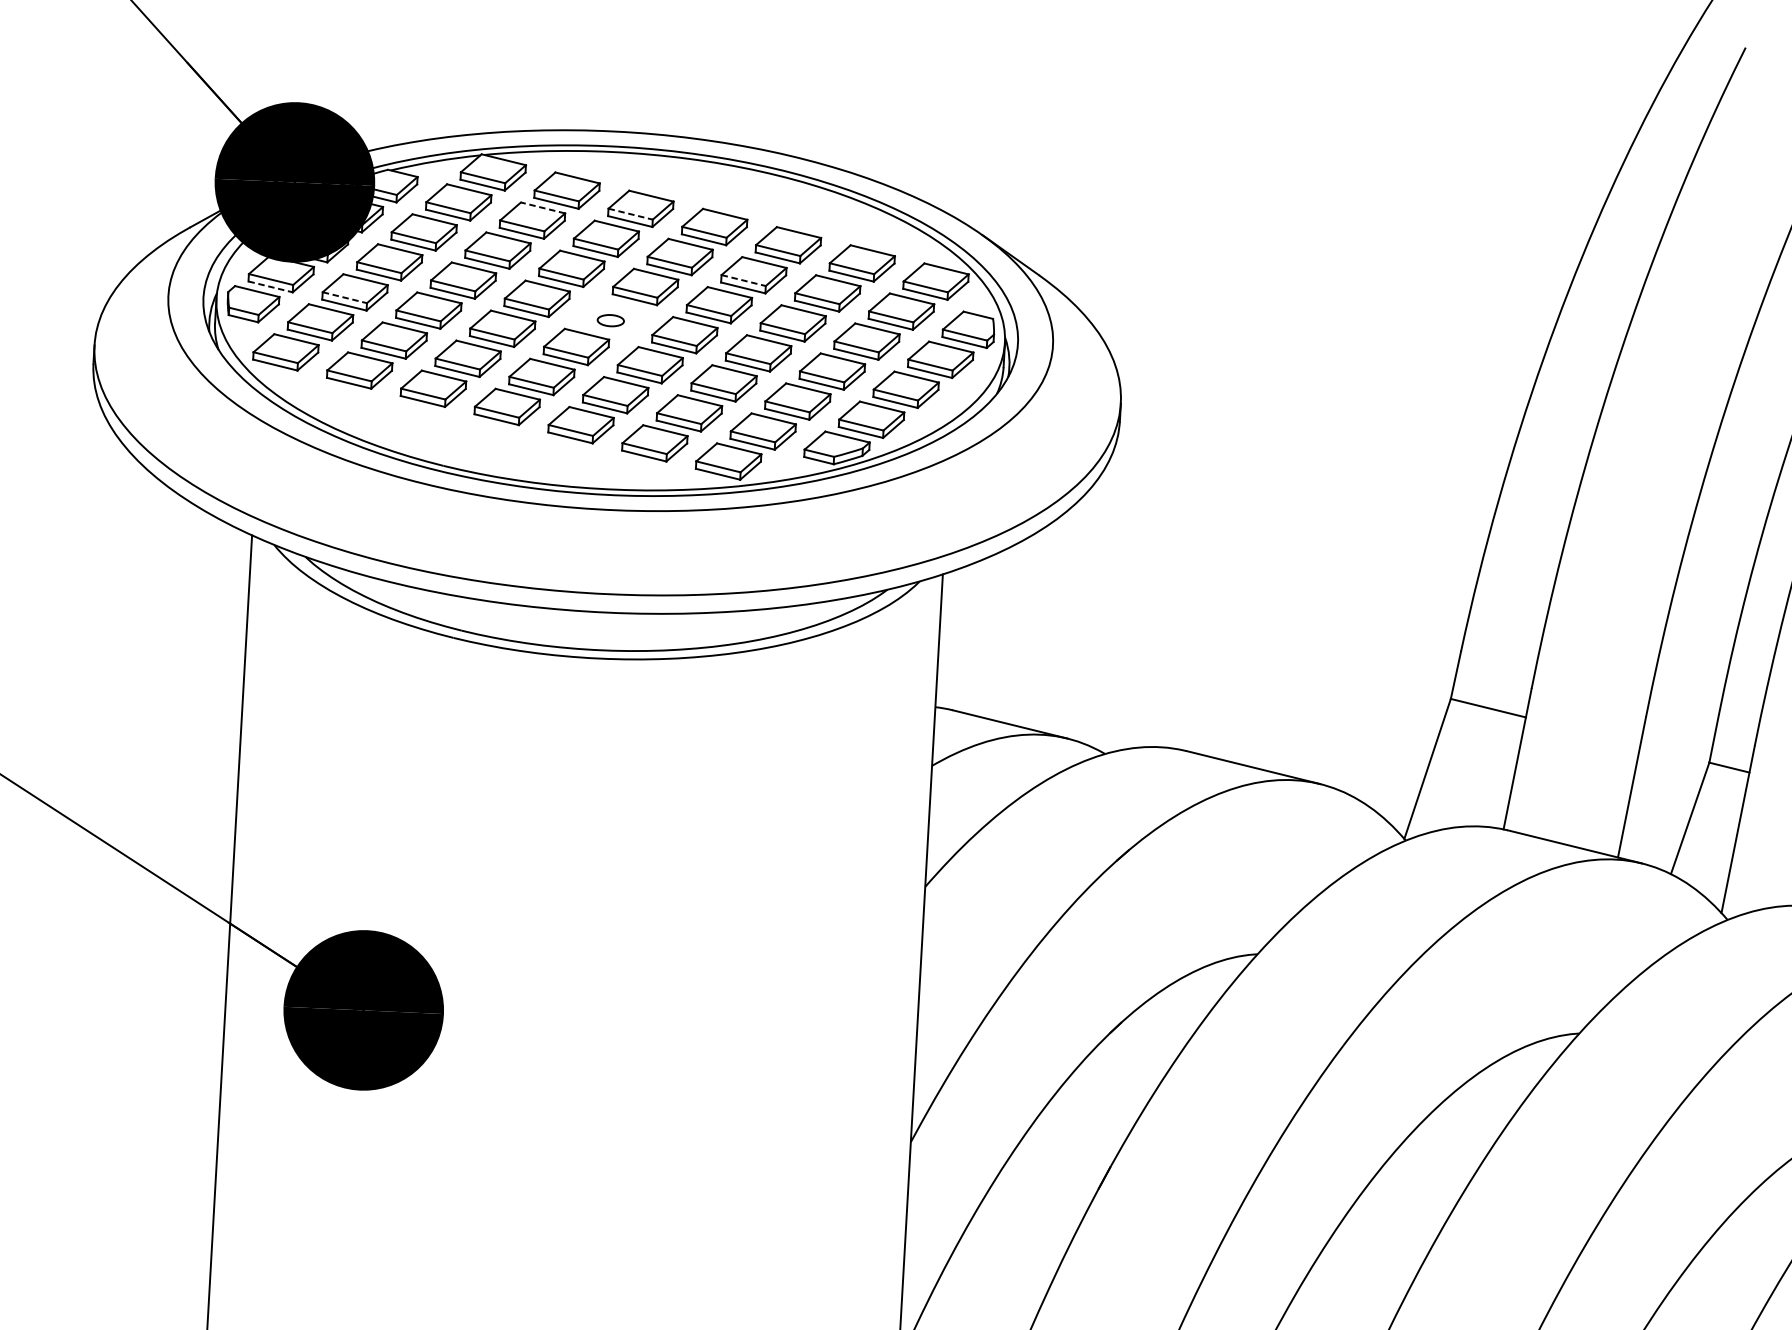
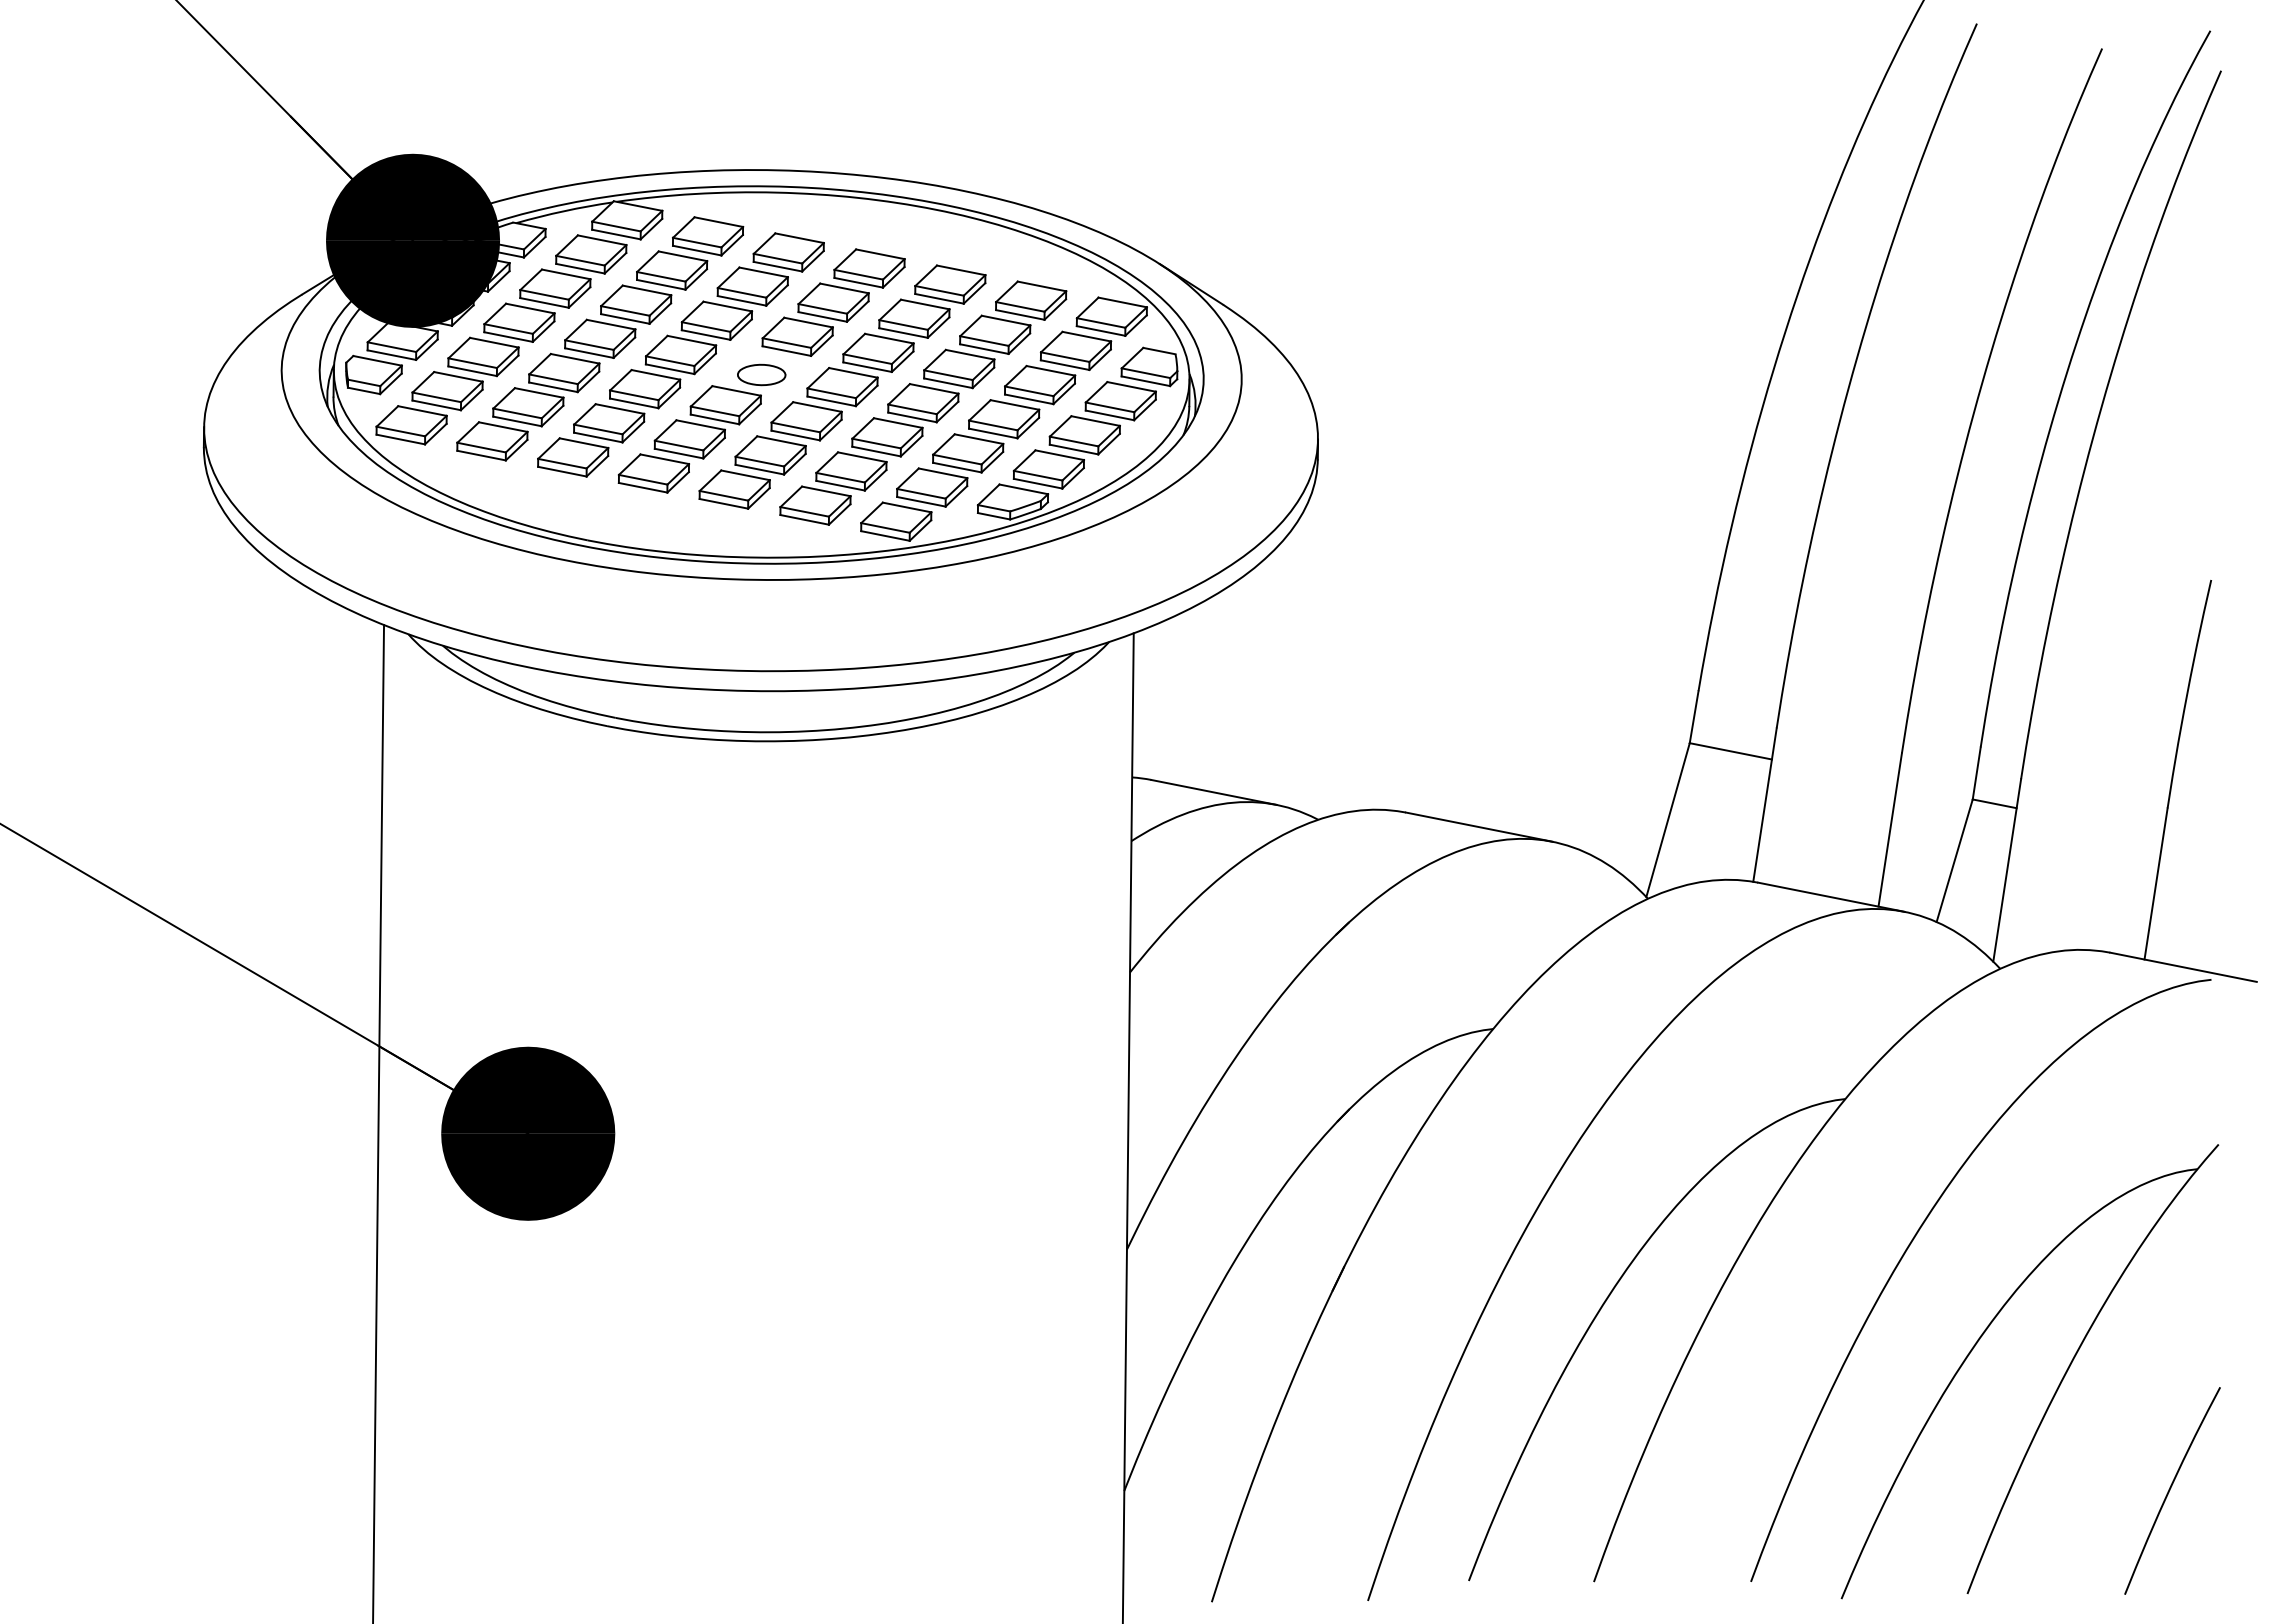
line: (542, 208) -> (682, 256), dashed -> solid
line: (631, 213) -> (778, 258), dashed -> solid
line: (743, 280) -> (903, 325), dashed -> solid
line: (270, 287) -> (391, 355), dashed -> solid
line: (344, 297) -> (472, 363), dashed -> solid
part: (610, 320) -> (761, 374), size x1.67

